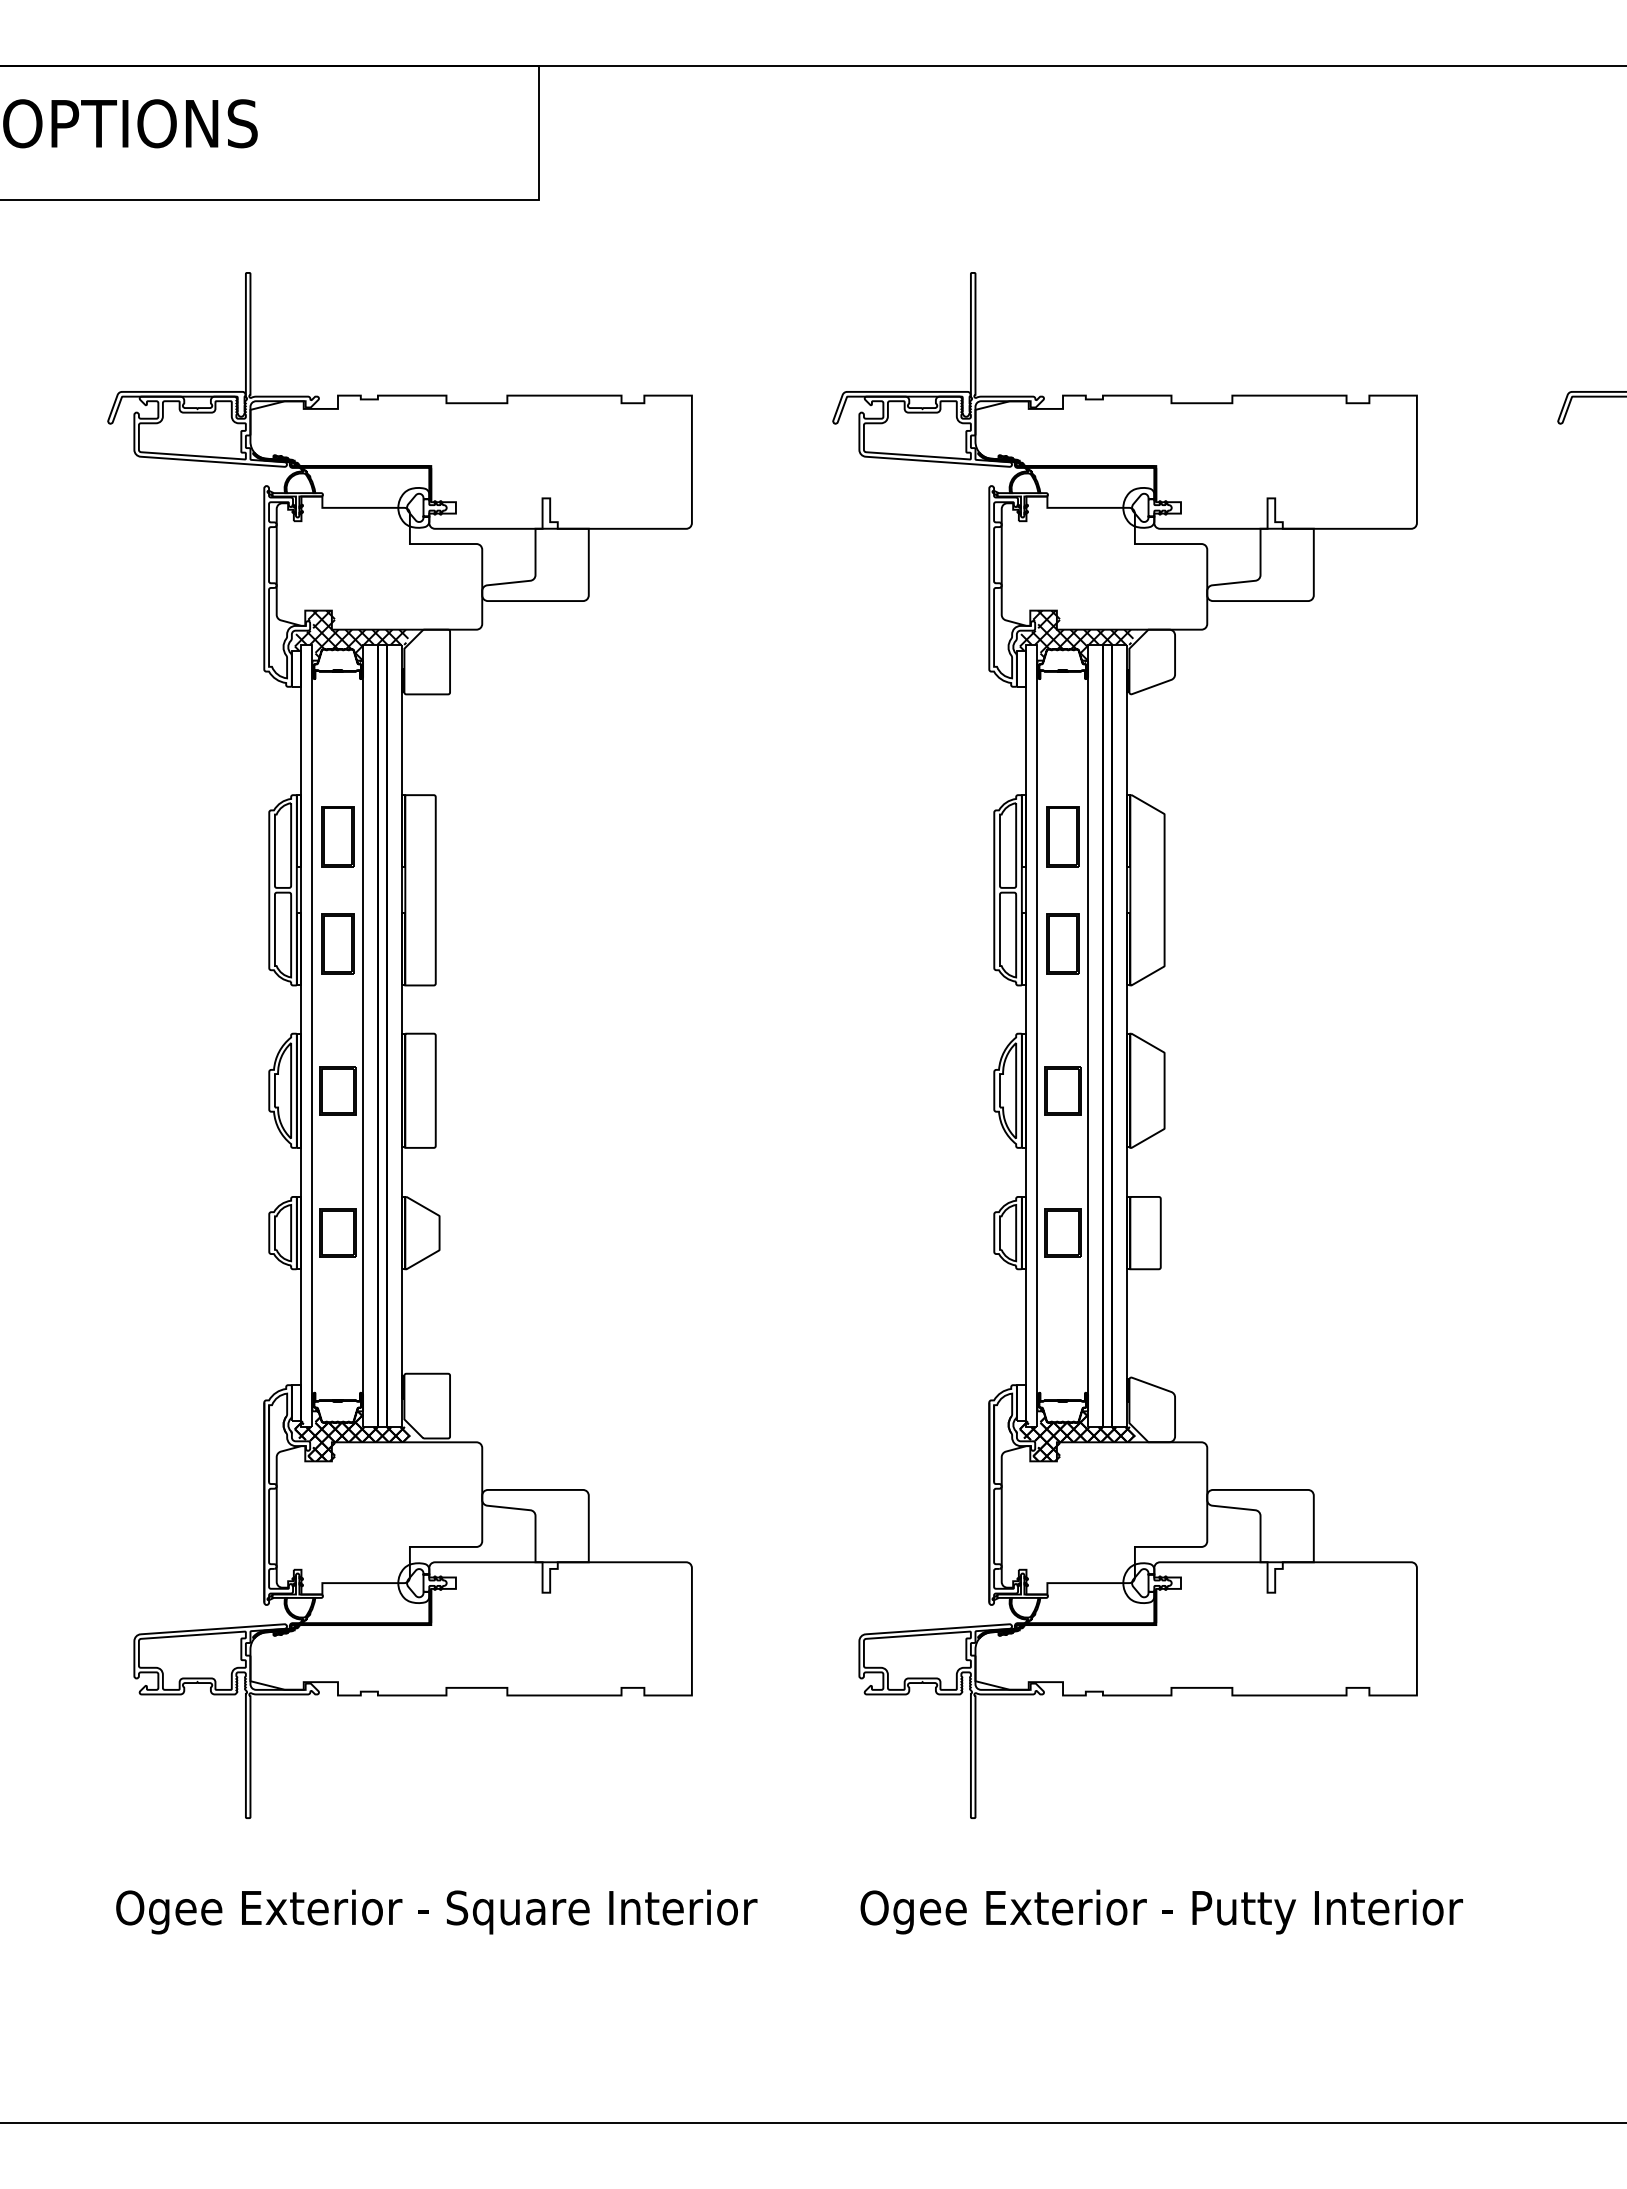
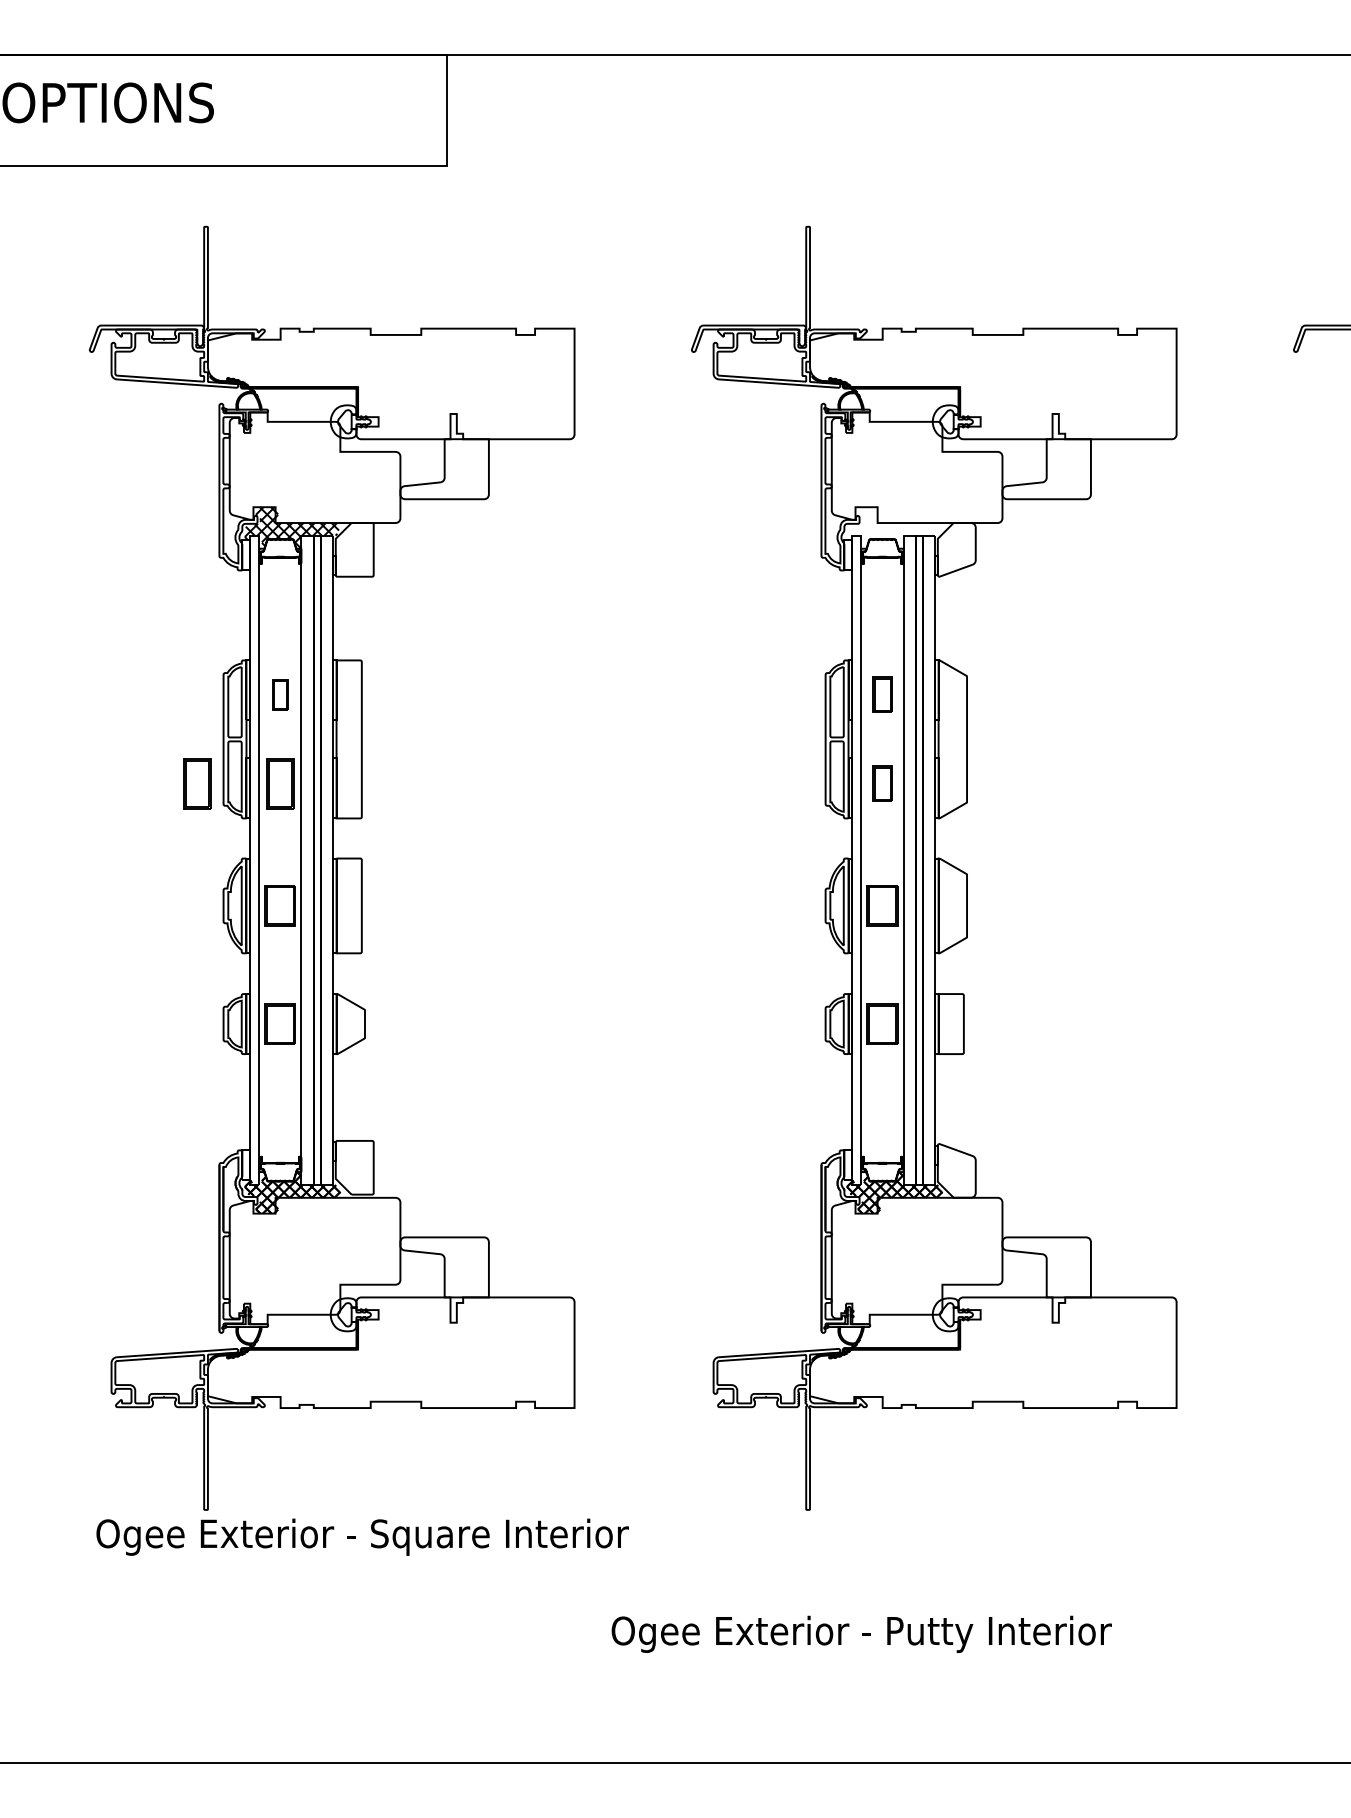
hatch: (1078, 636) -> (895, 528), removed
part: (337, 836) -> (280, 694), size x0.6
part: (1062, 836) -> (882, 694), size x0.7
part: (237, 943) -> (197, 783), added
part: (1062, 943) -> (882, 783), size x0.7
text: (436, 1911) -> (362, 1536), moved
text: (1161, 1911) -> (861, 1633), moved

